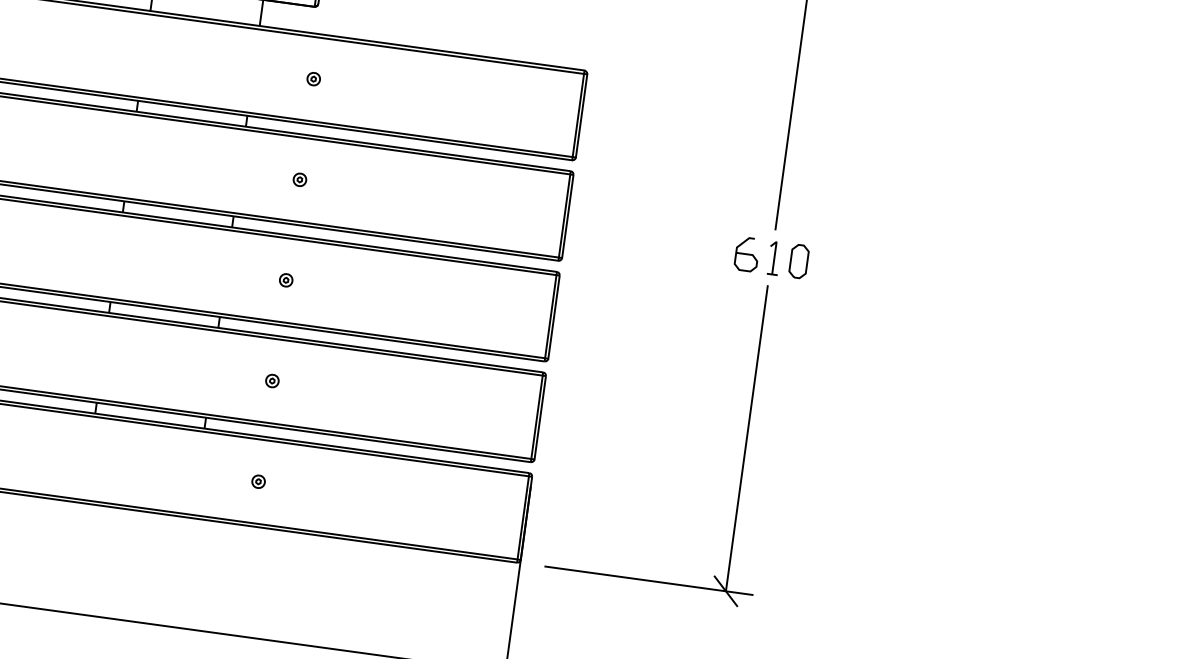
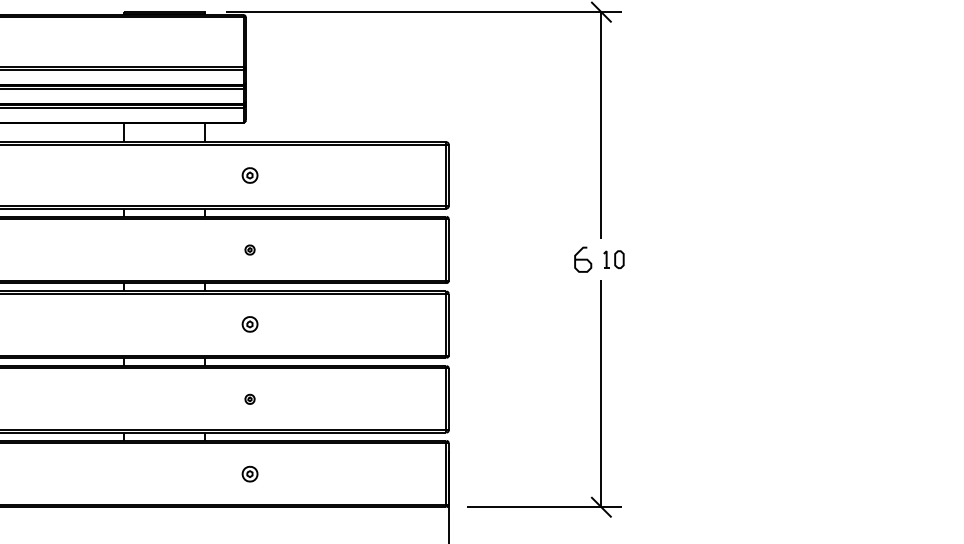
part: (313, 77) -> (249, 174), size x1.6
part: (787, 259) -> (613, 259), size x0.7
part: (285, 280) -> (249, 324), size x1.6
part: (257, 480) -> (249, 473), size x1.6

